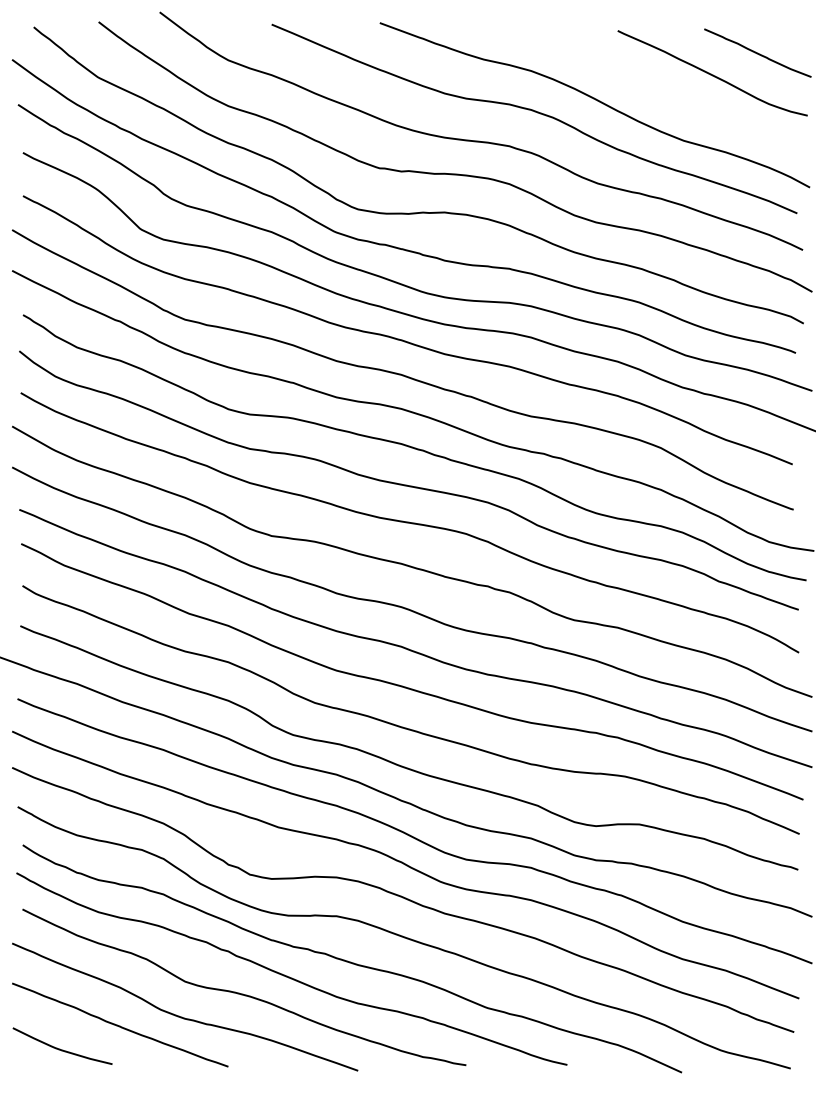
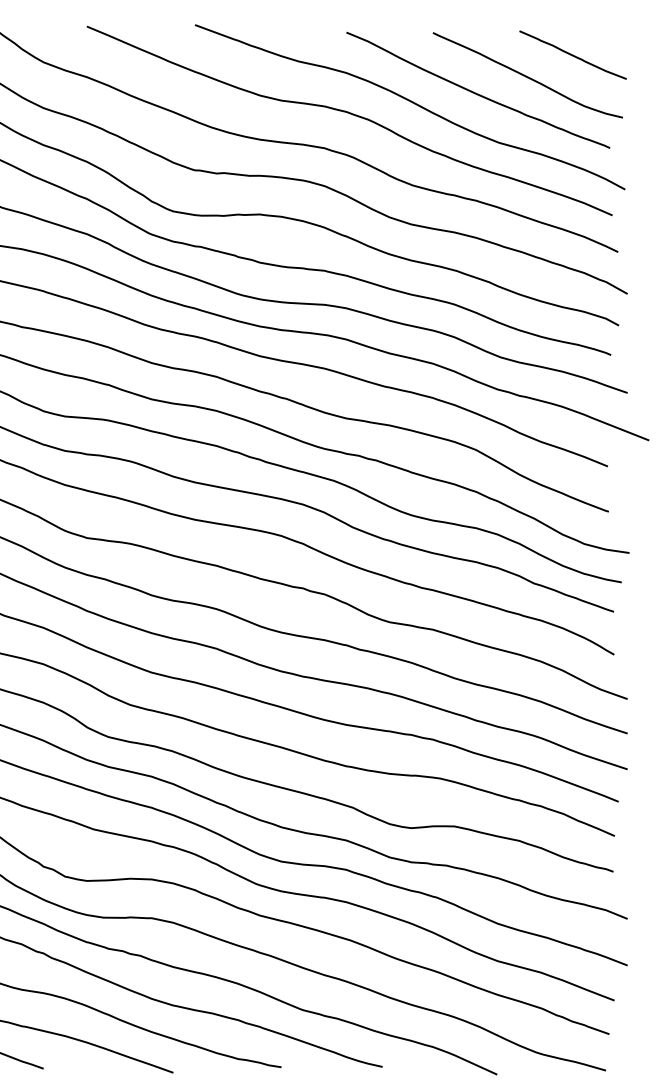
curve: (663, 91) -> (478, 93), added

